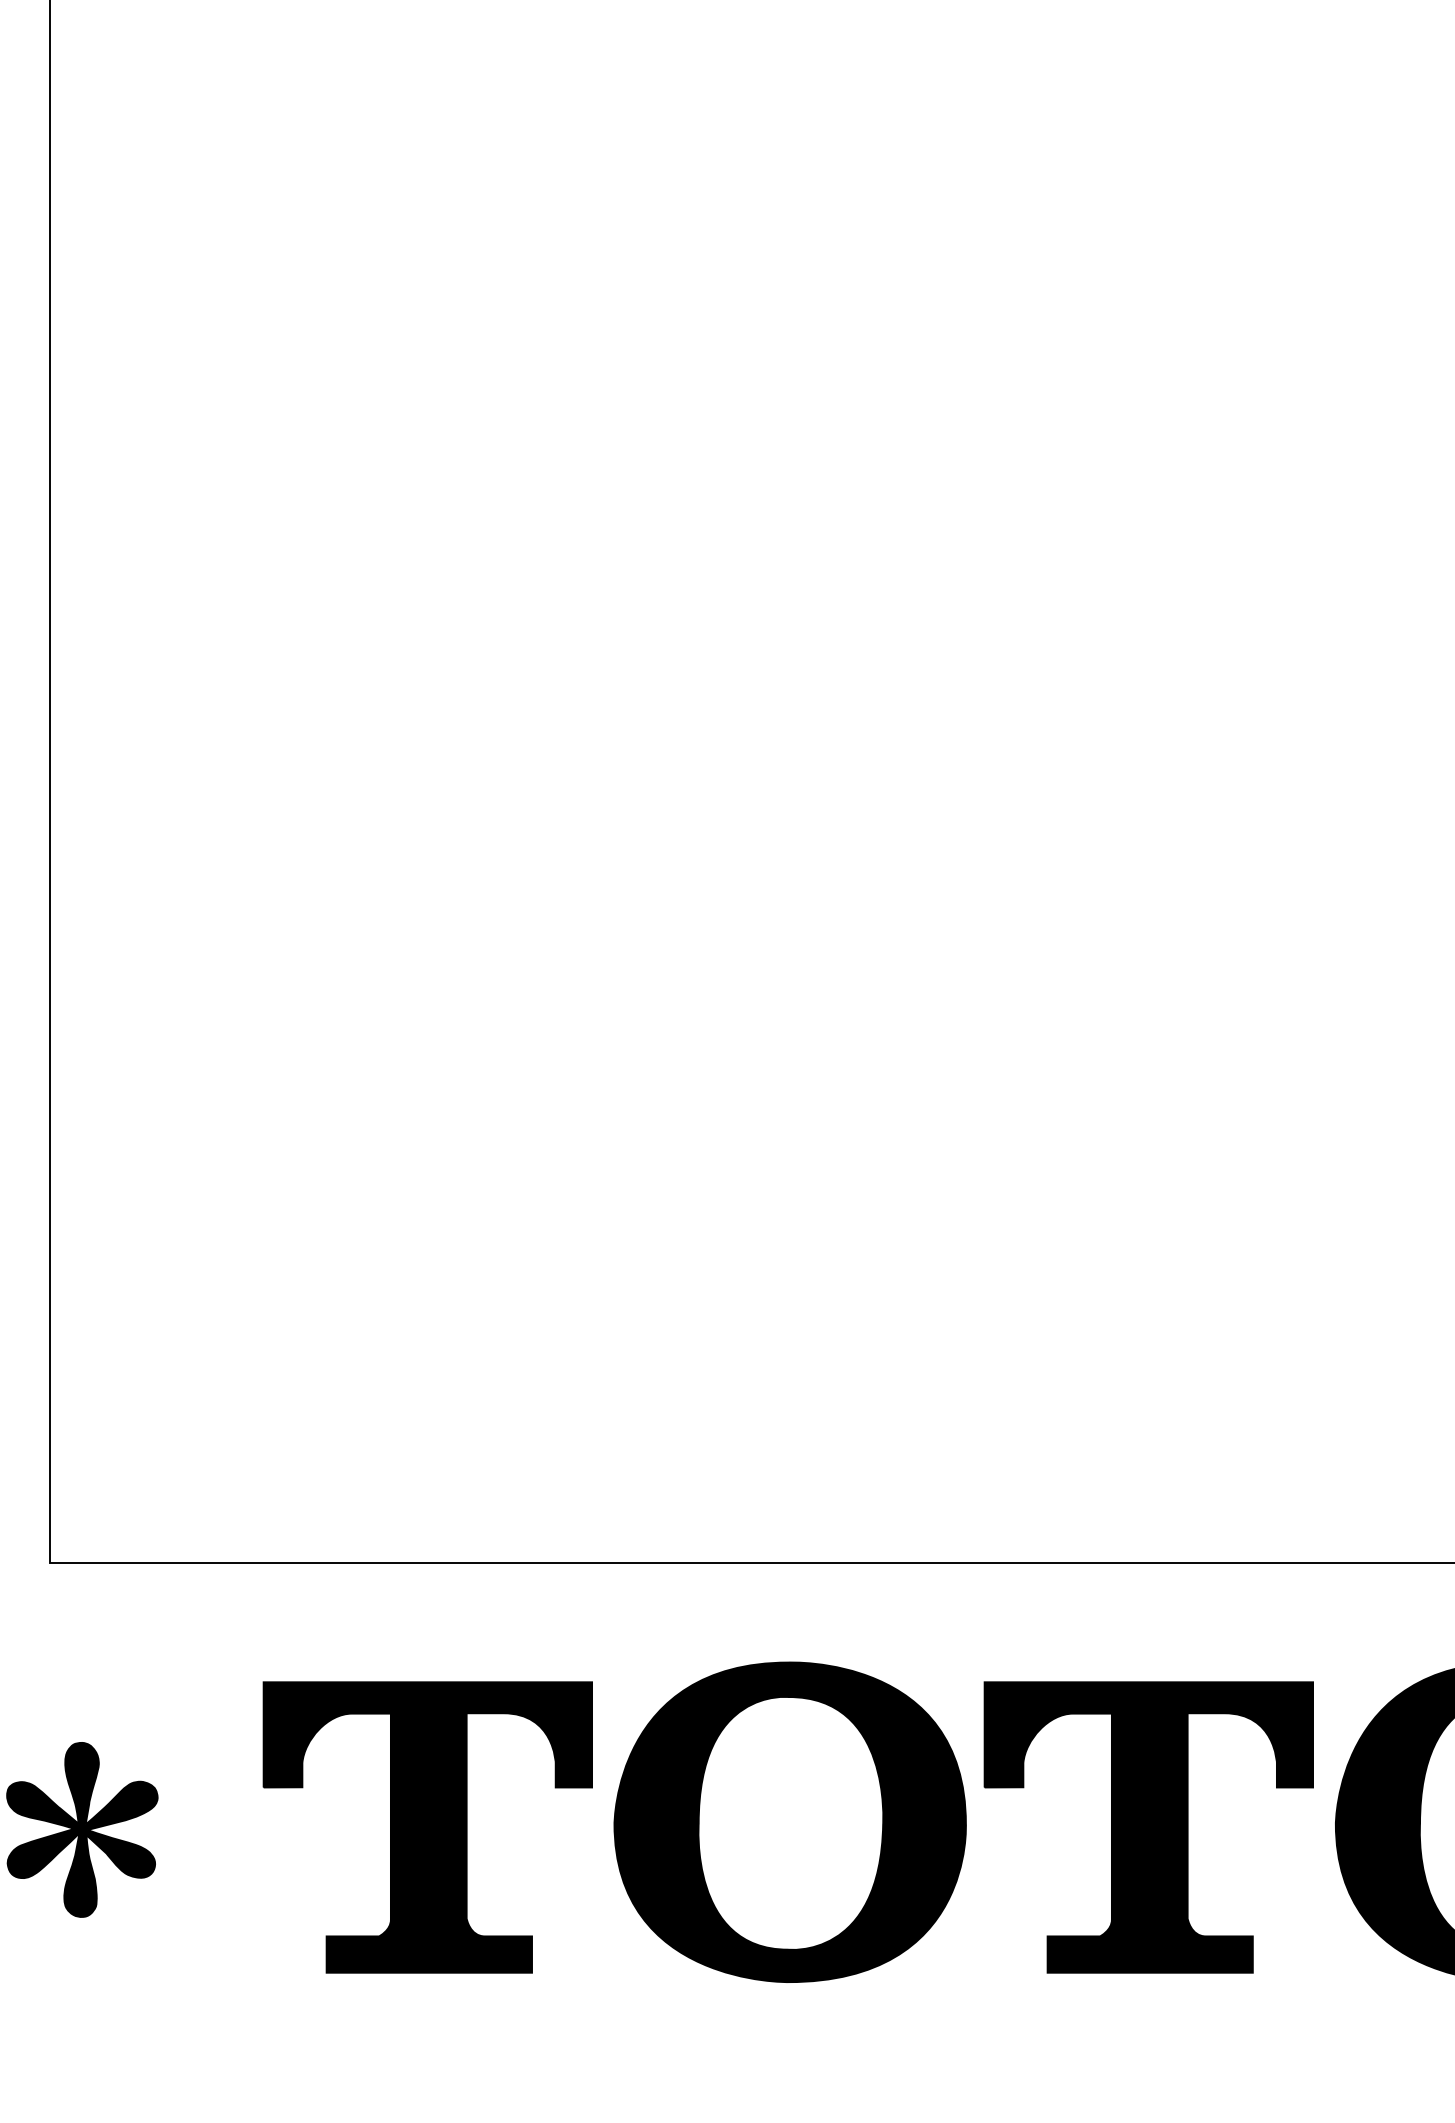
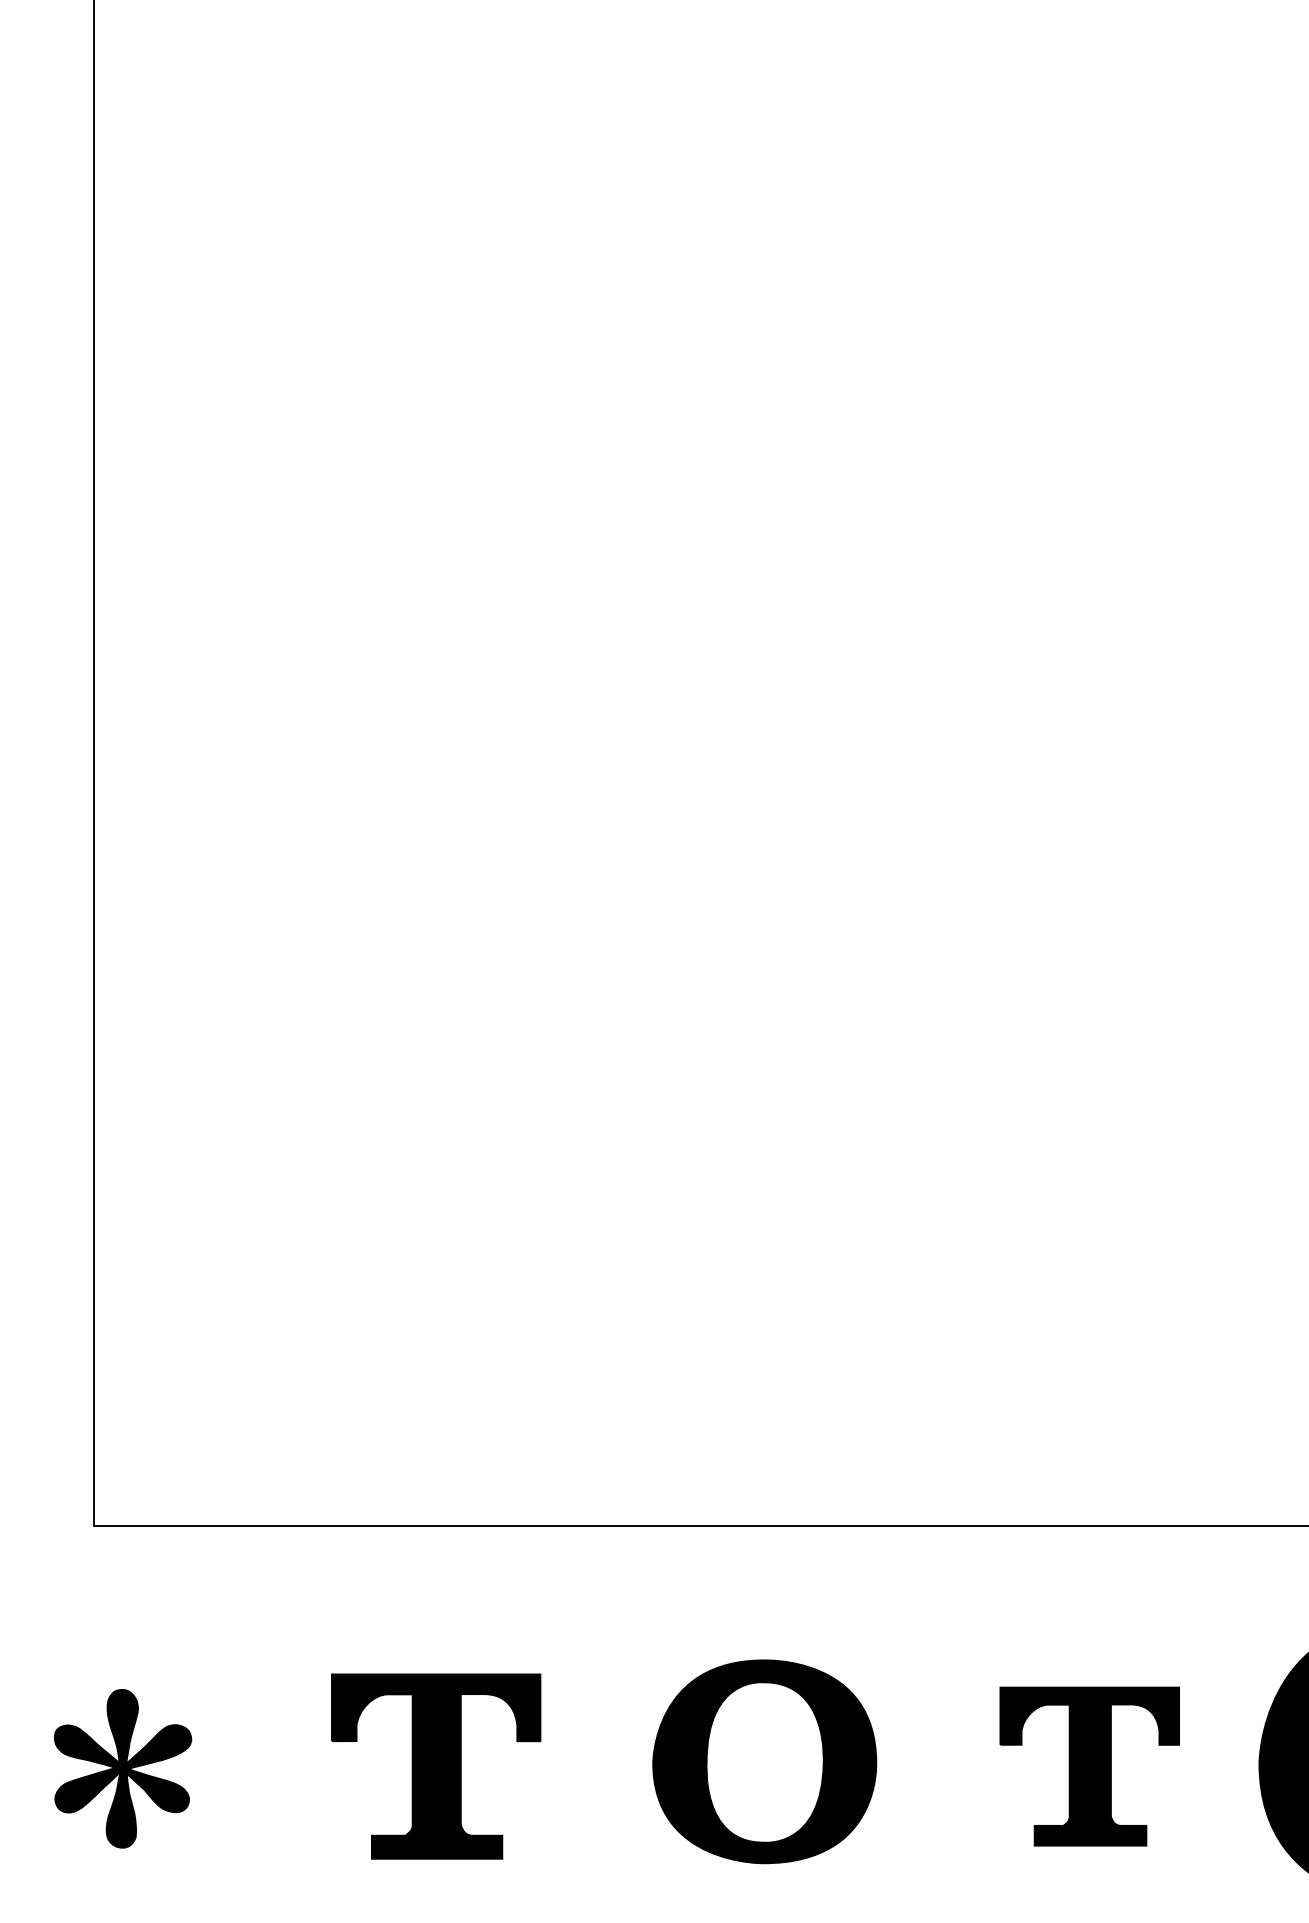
part: (789, 1821) -> (764, 1761), size x0.7
part: (427, 1827) -> (435, 1766), size x0.7
part: (1148, 1827) -> (1089, 1766), size x0.6

